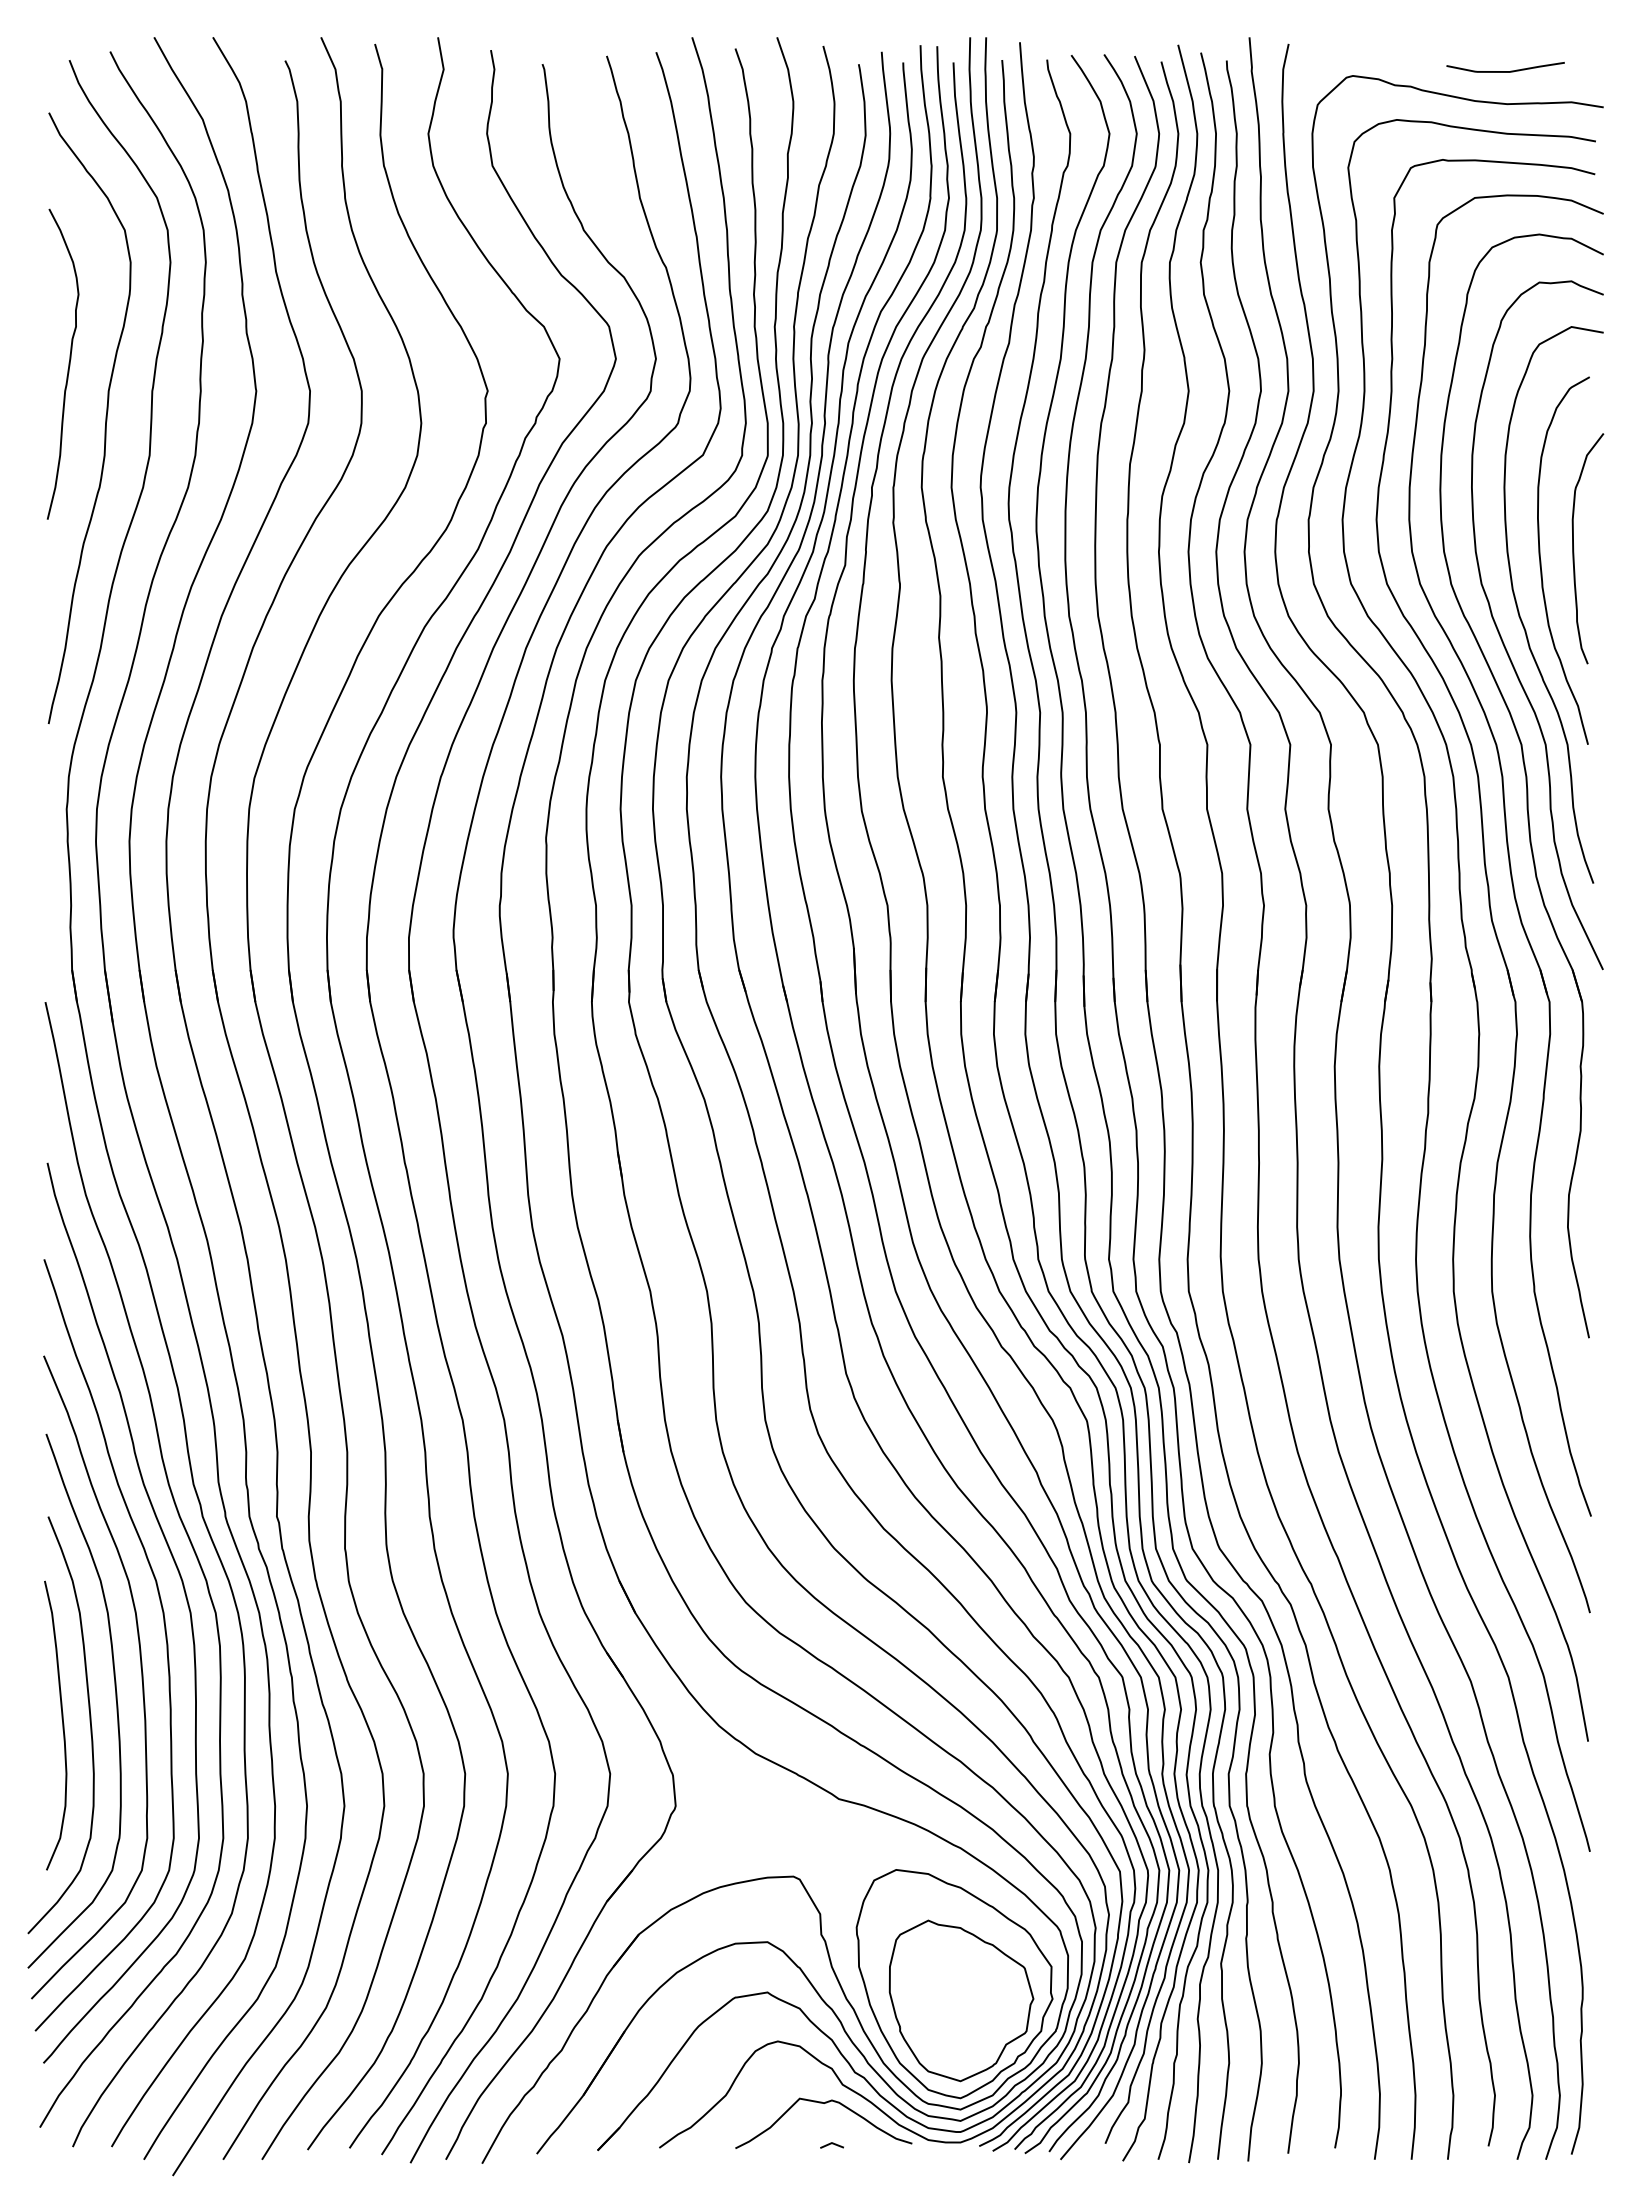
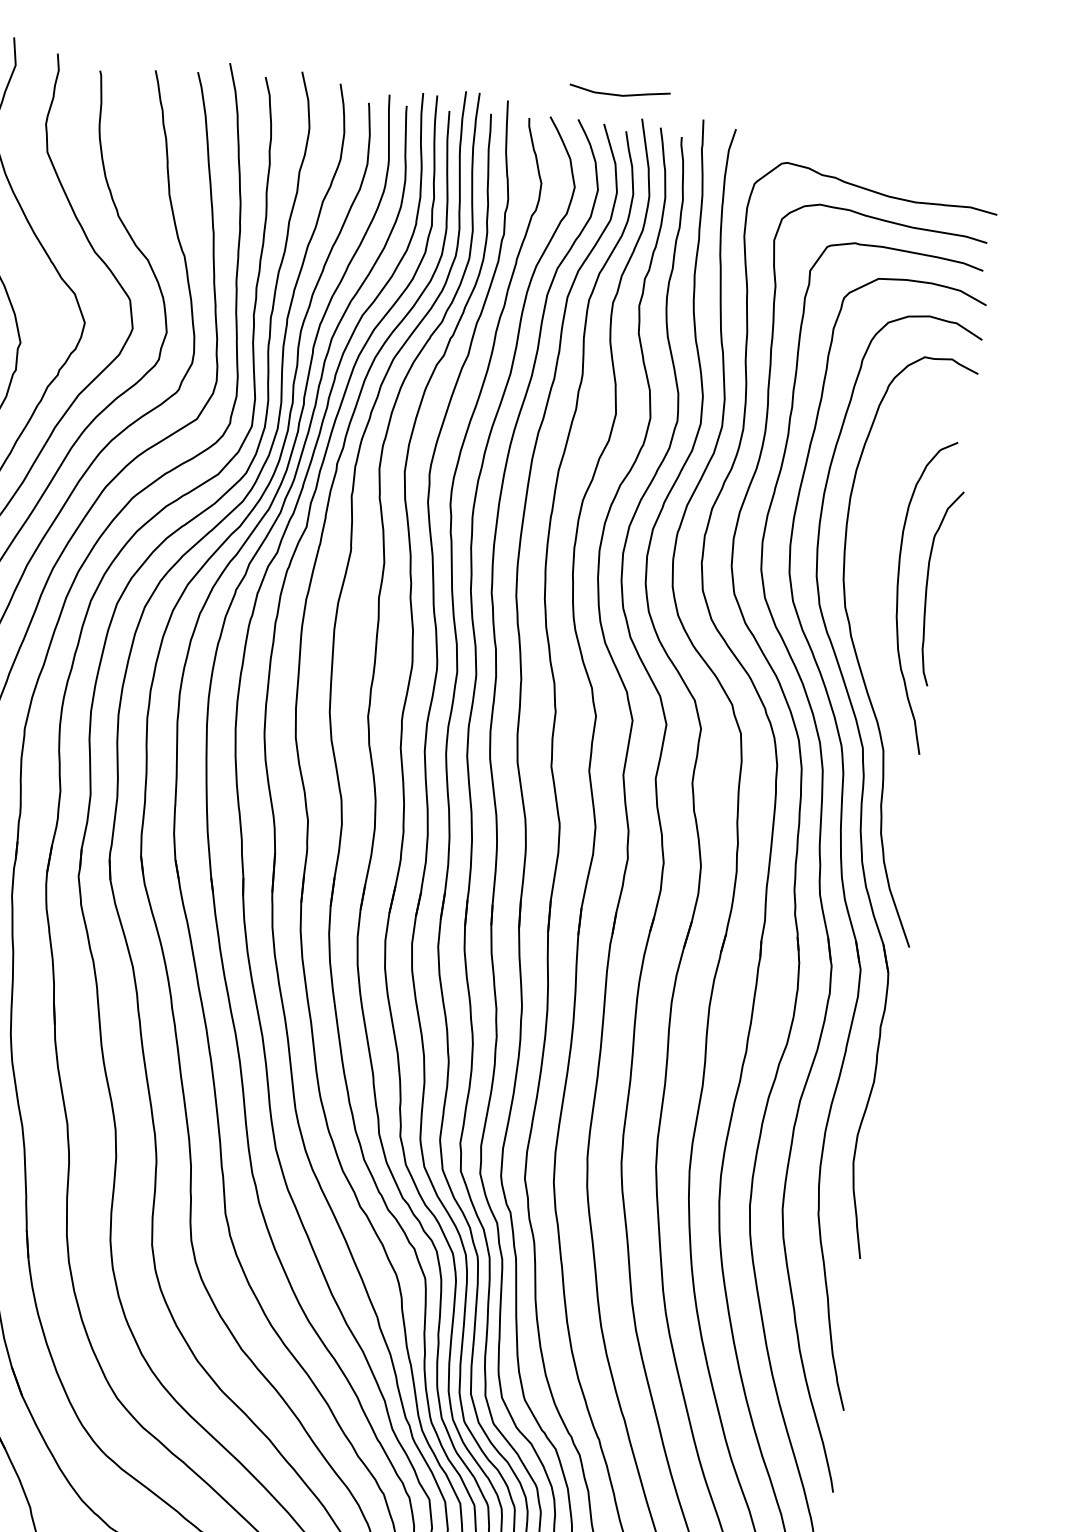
curve: (1505, 71) -> (619, 95), moved
curve: (1519, 611) -> (874, 634), removed

